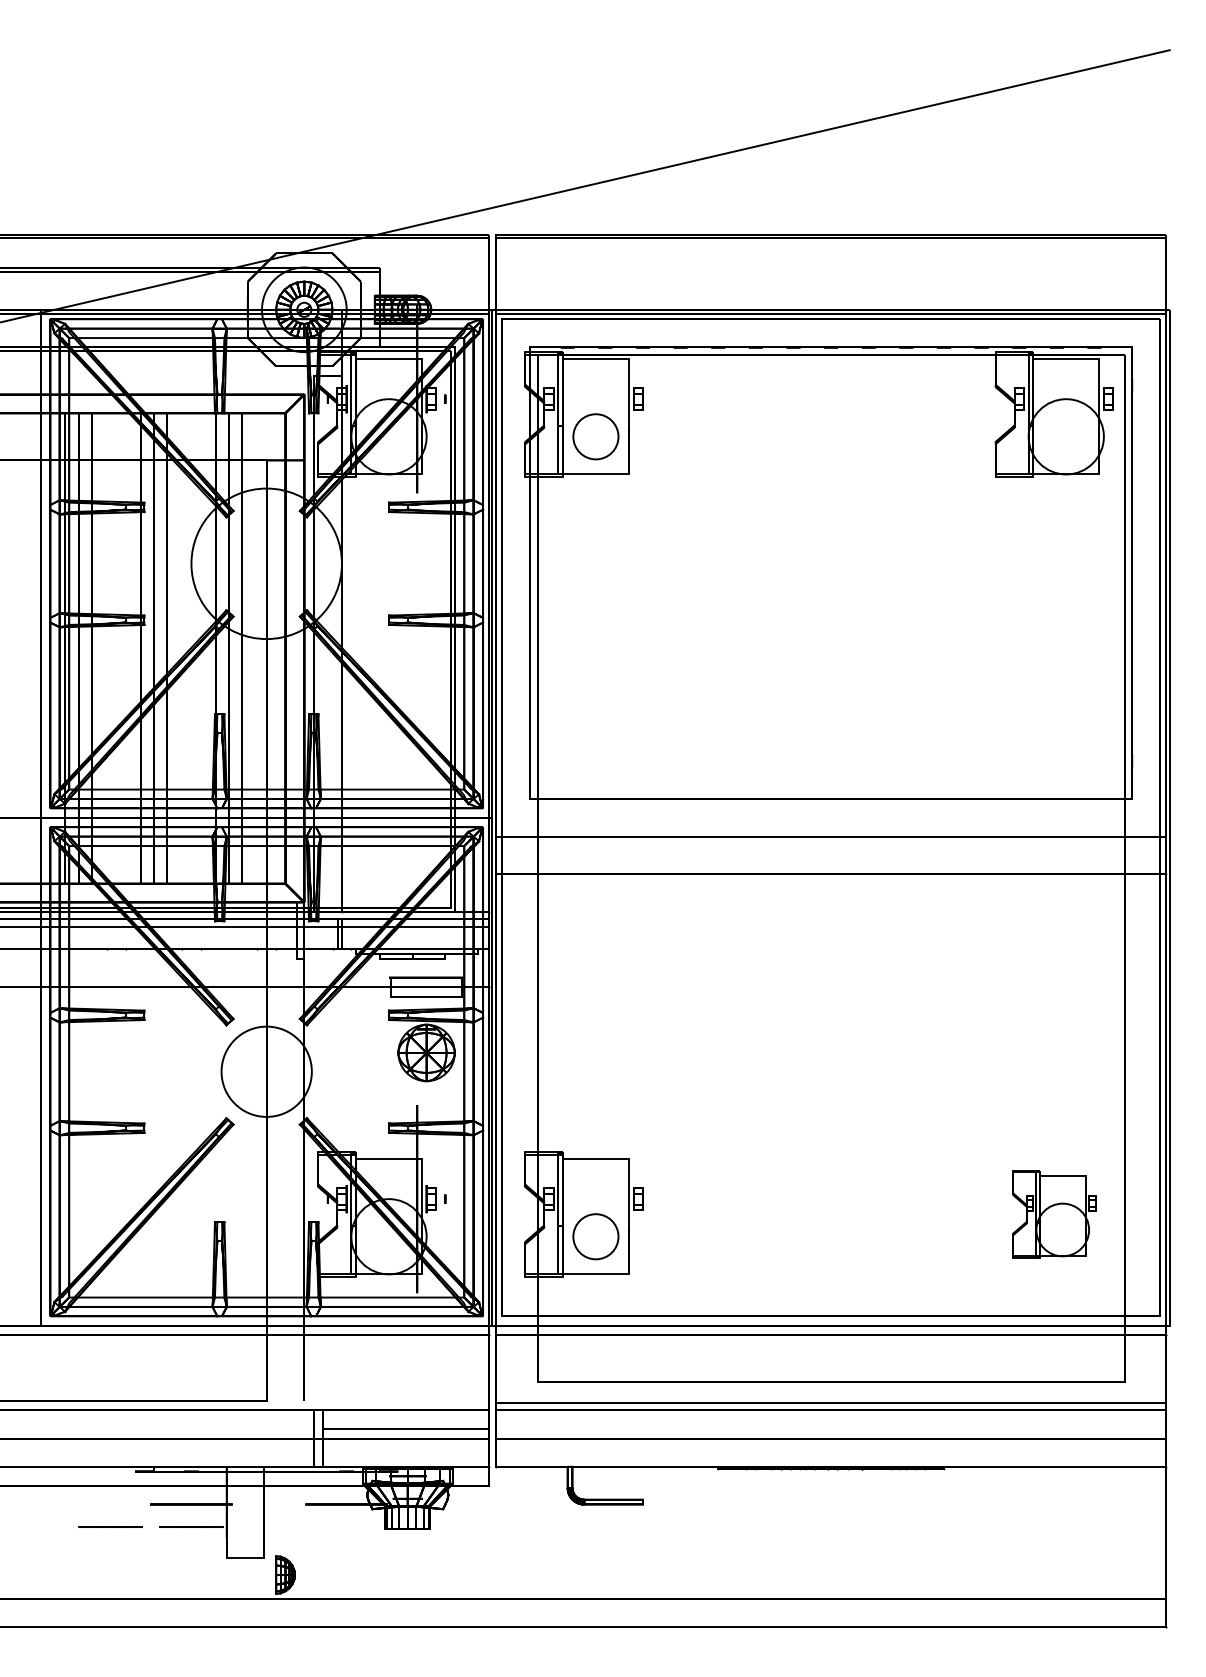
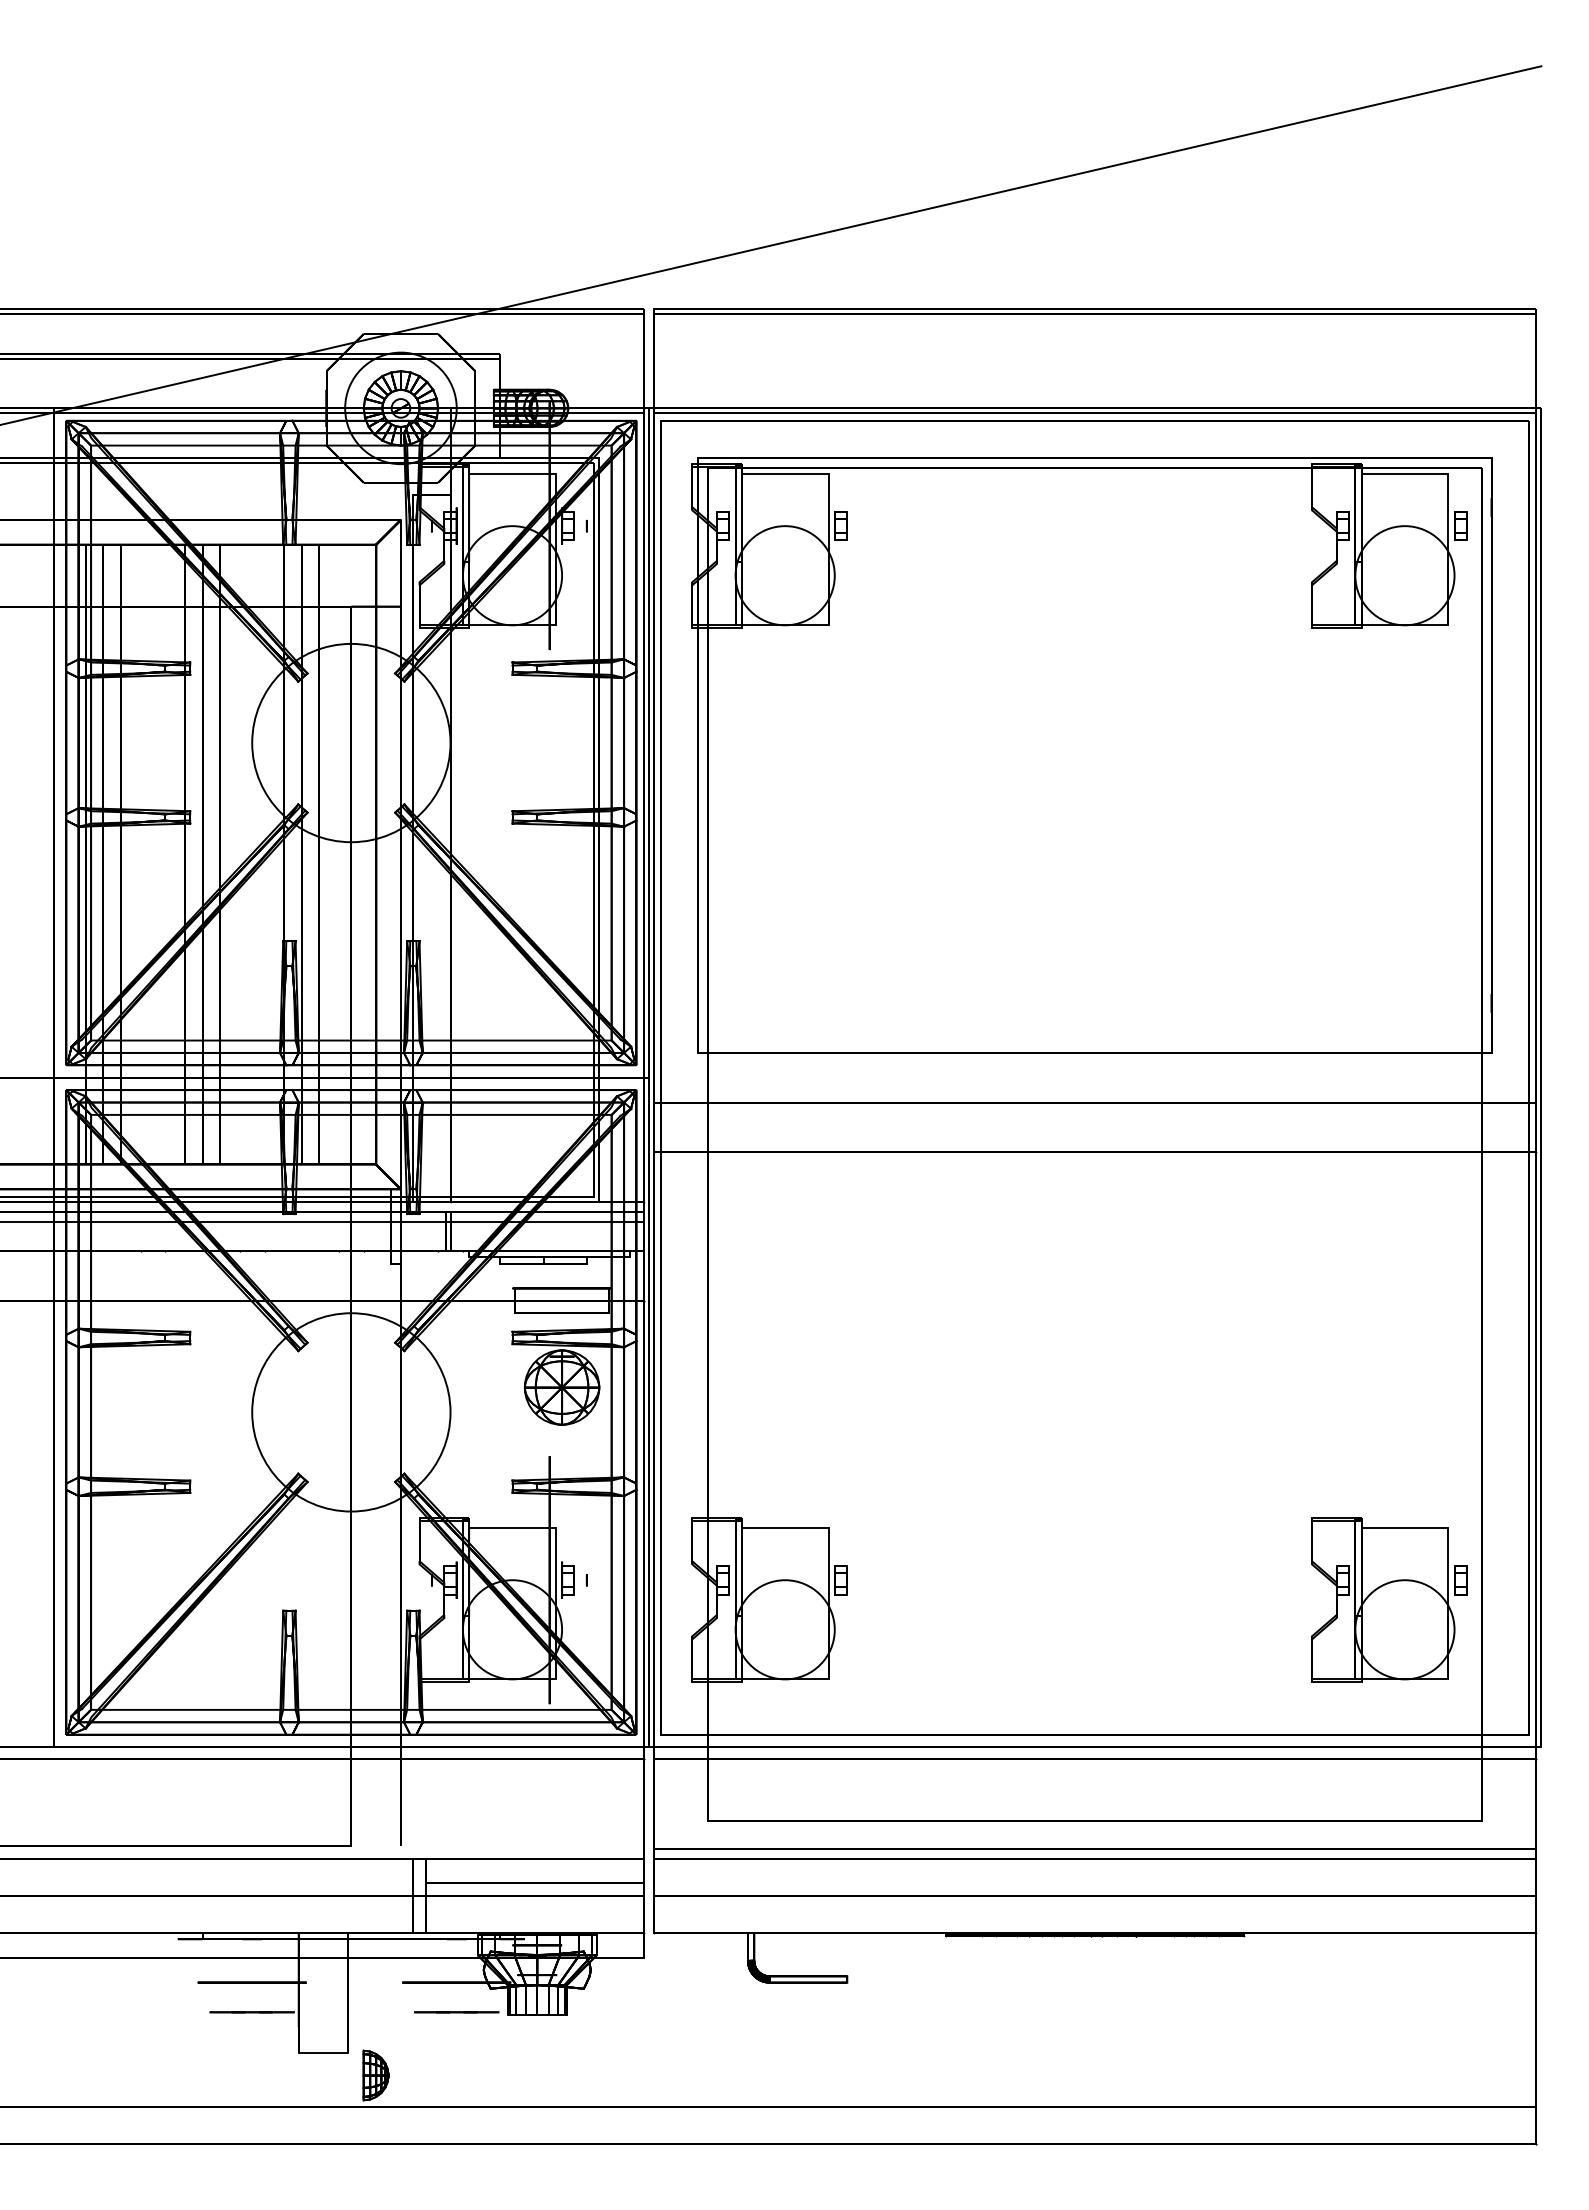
circle: (595, 436) -> (784, 575), size x1.67
circle: (266, 1071) -> (351, 1412), size x1.67
part: (1054, 1213) -> (1389, 1599), size x1.43
circle: (595, 1236) -> (784, 1629), size x1.67
line: (110, 1527) -> (456, 2012), moved

